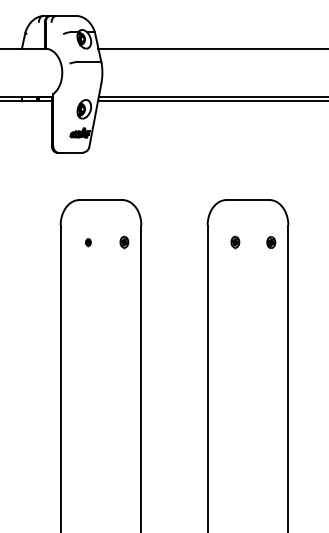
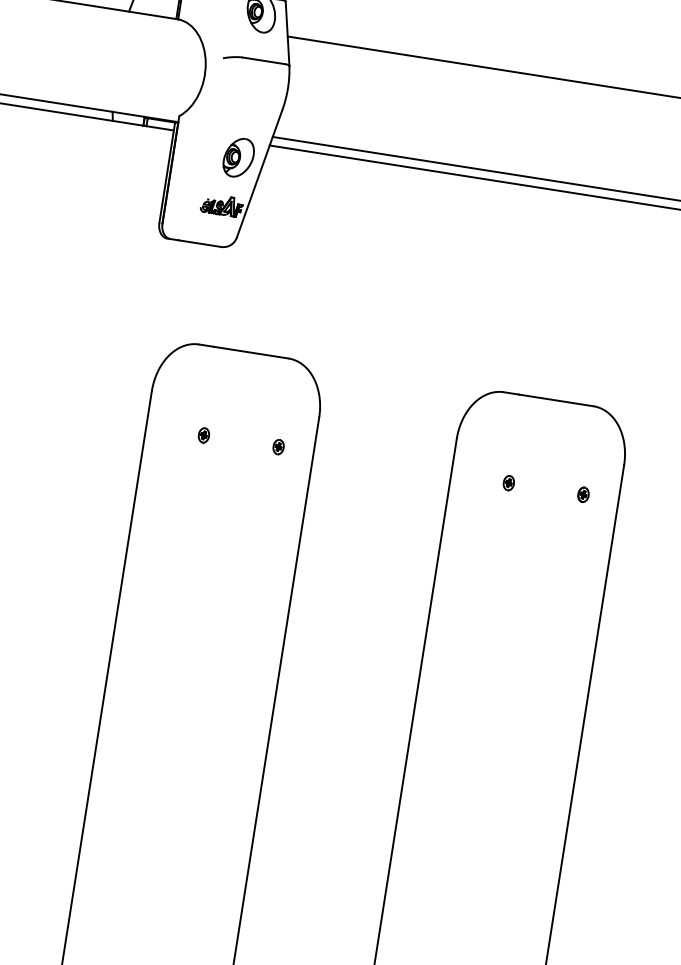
part: (124, 242) -> (278, 447), size x0.62
part: (235, 242) -> (509, 483), size x0.62
part: (271, 242) -> (583, 494), size x0.62

